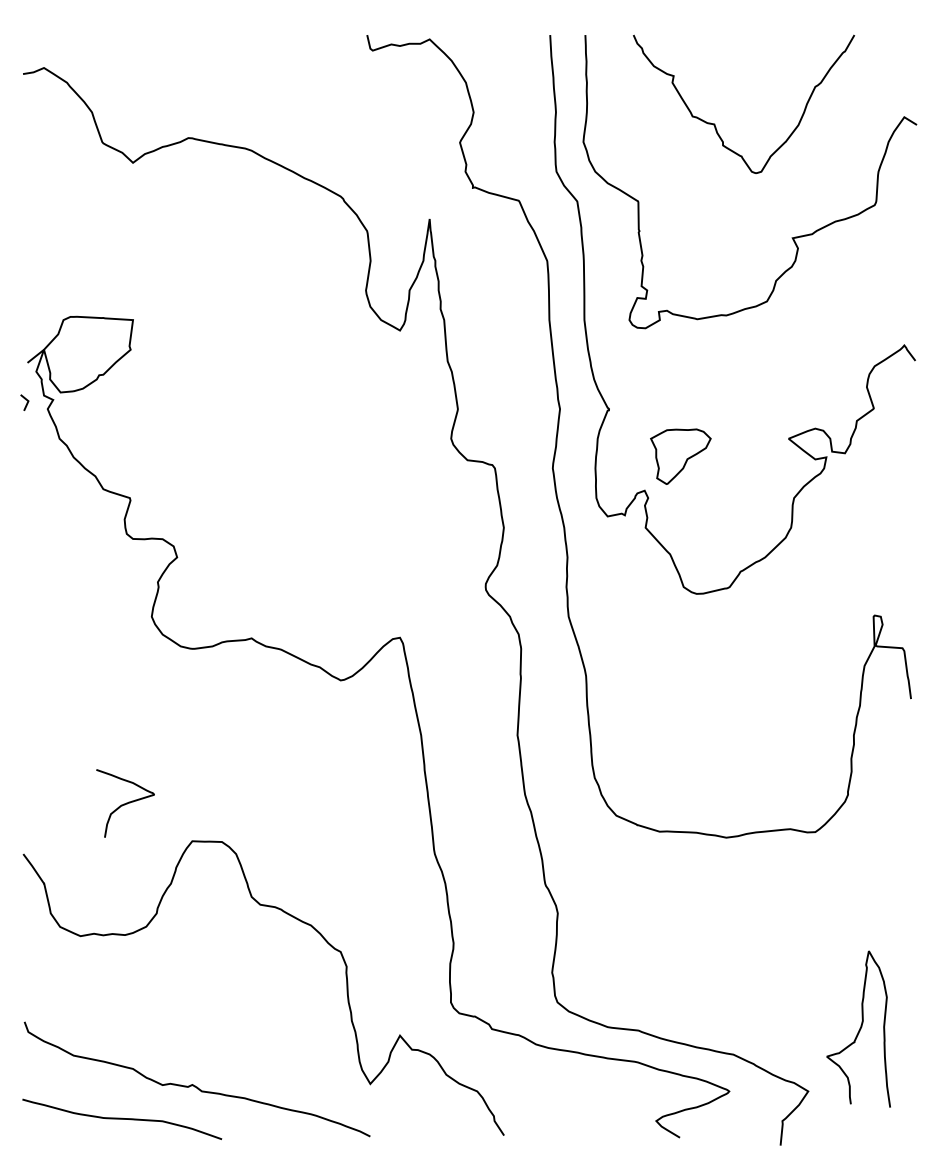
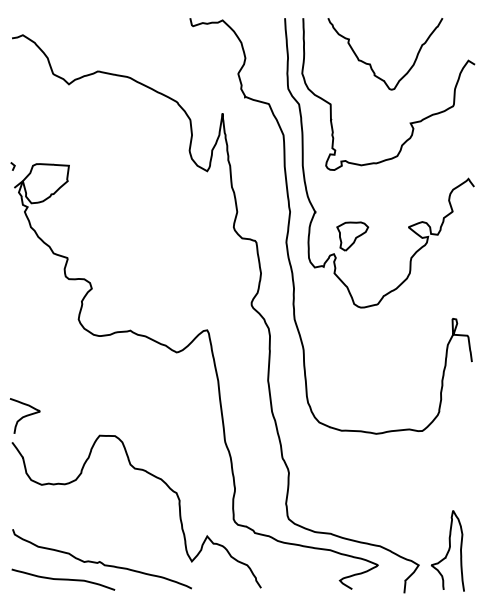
line: (23, 400) -> (12, 165), moved
curve: (124, 802) -> (24, 415), moved
curve: (858, 1028) -> (447, 550), moved

